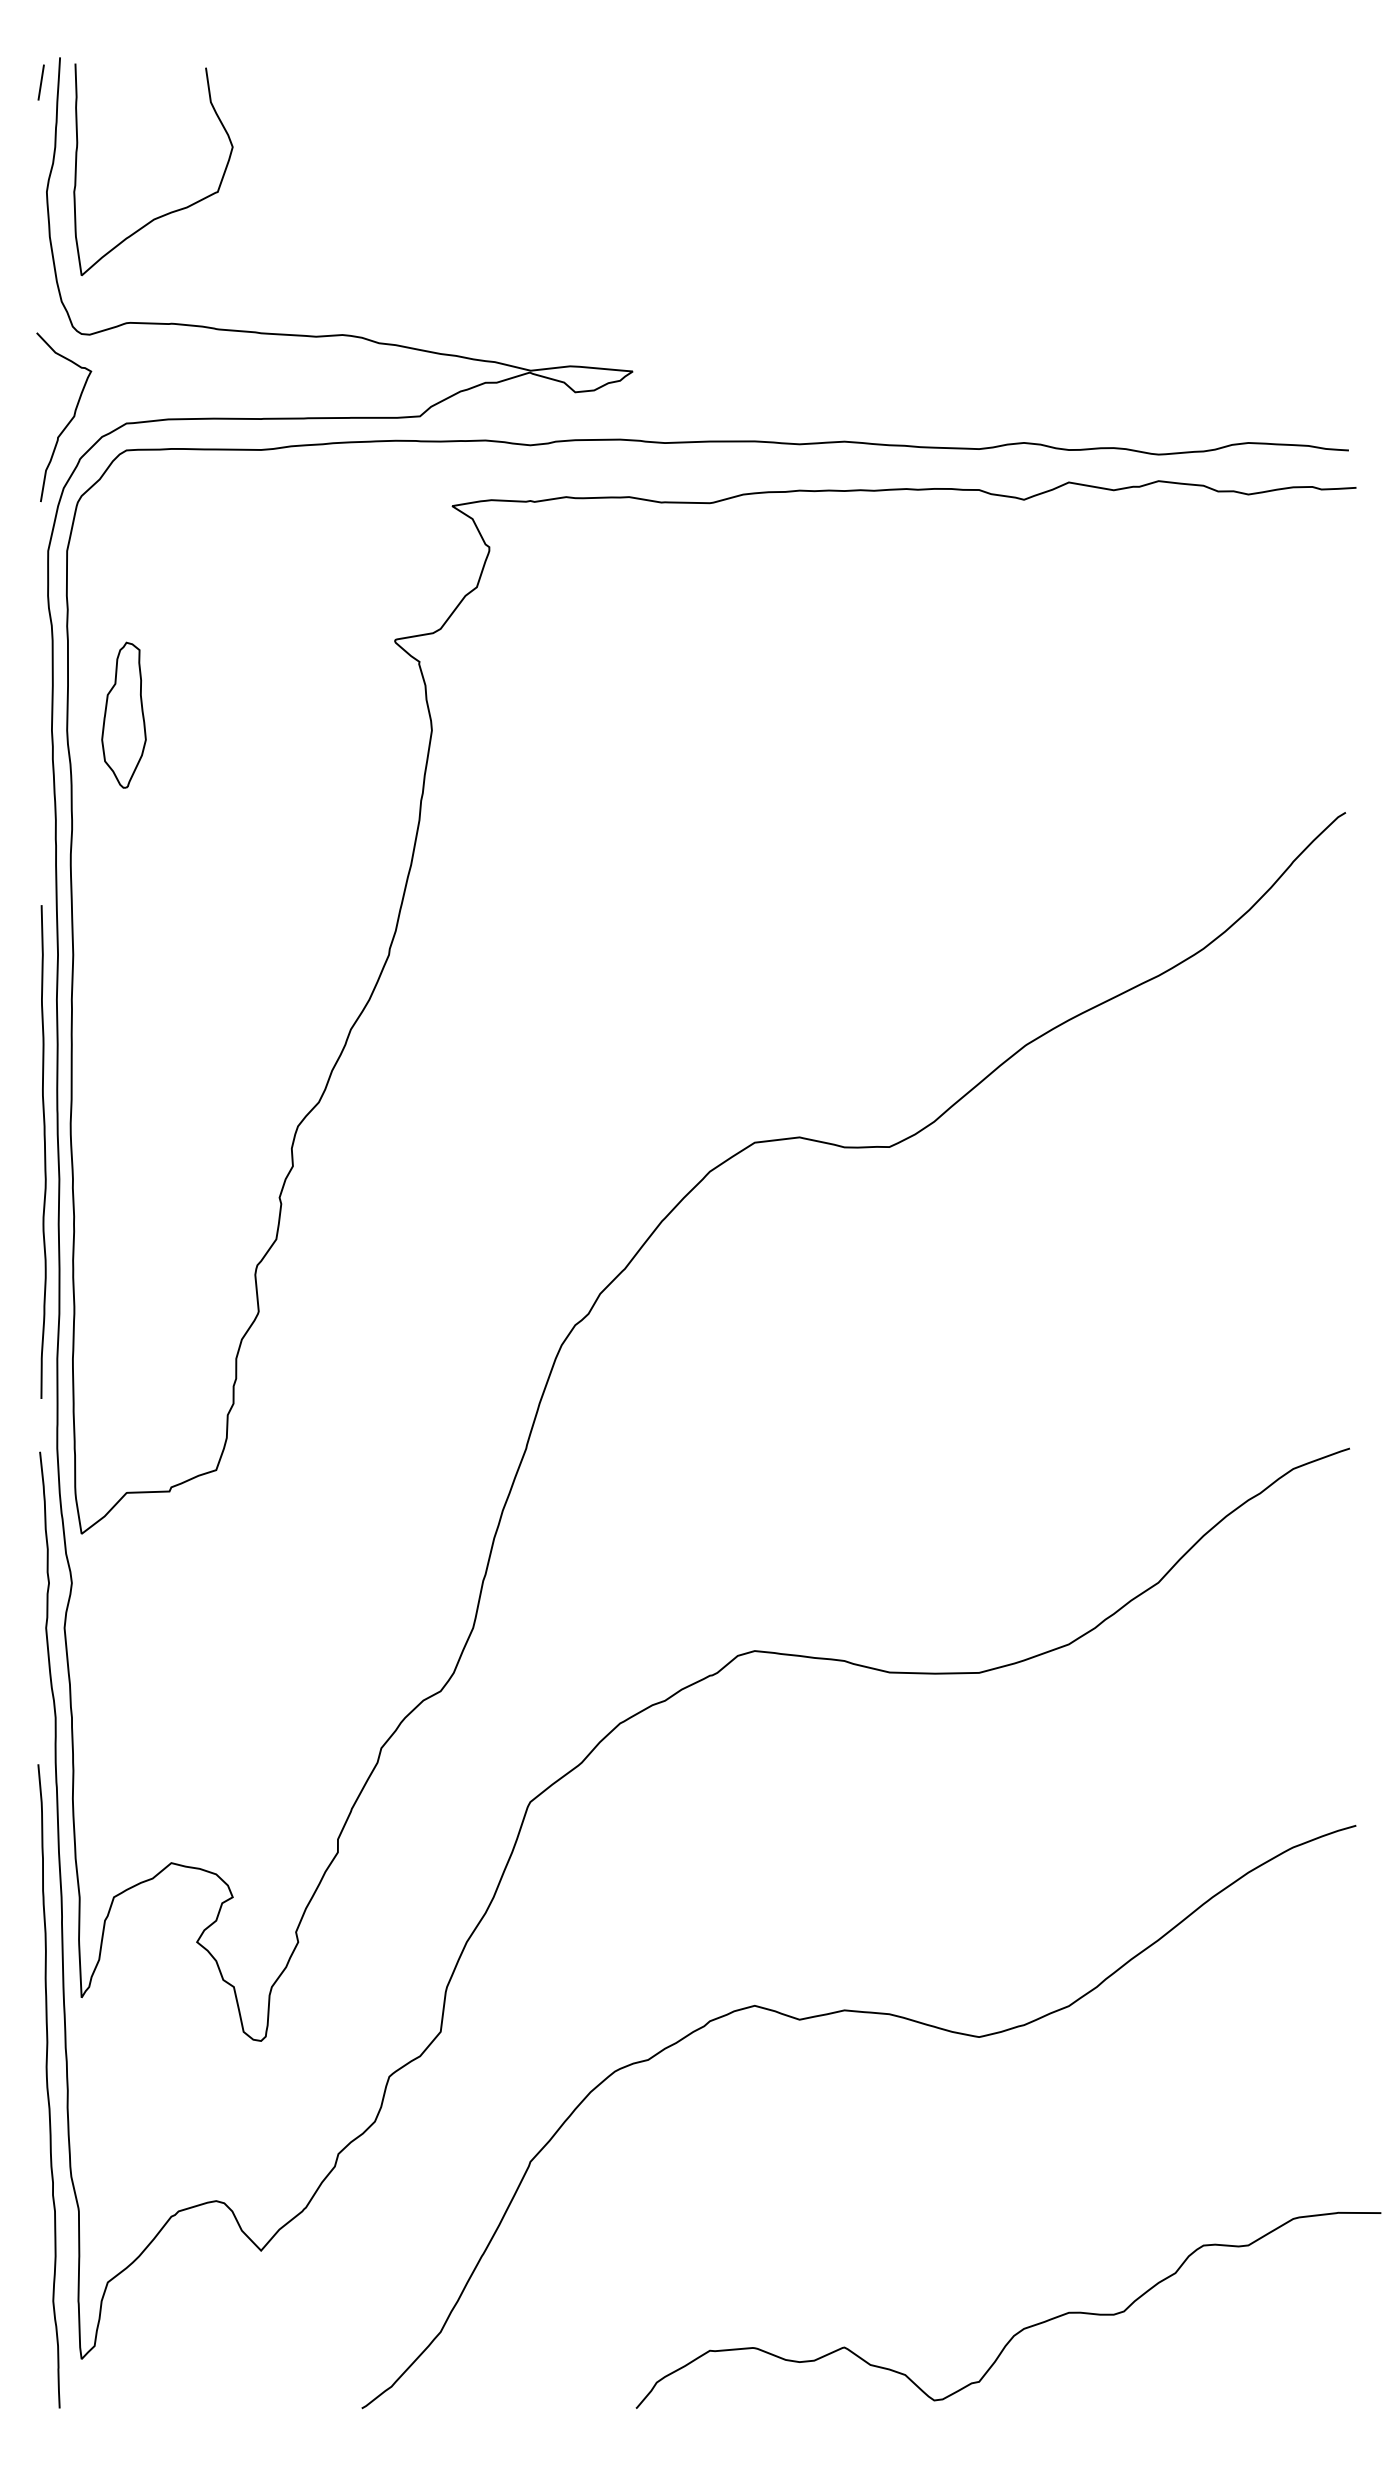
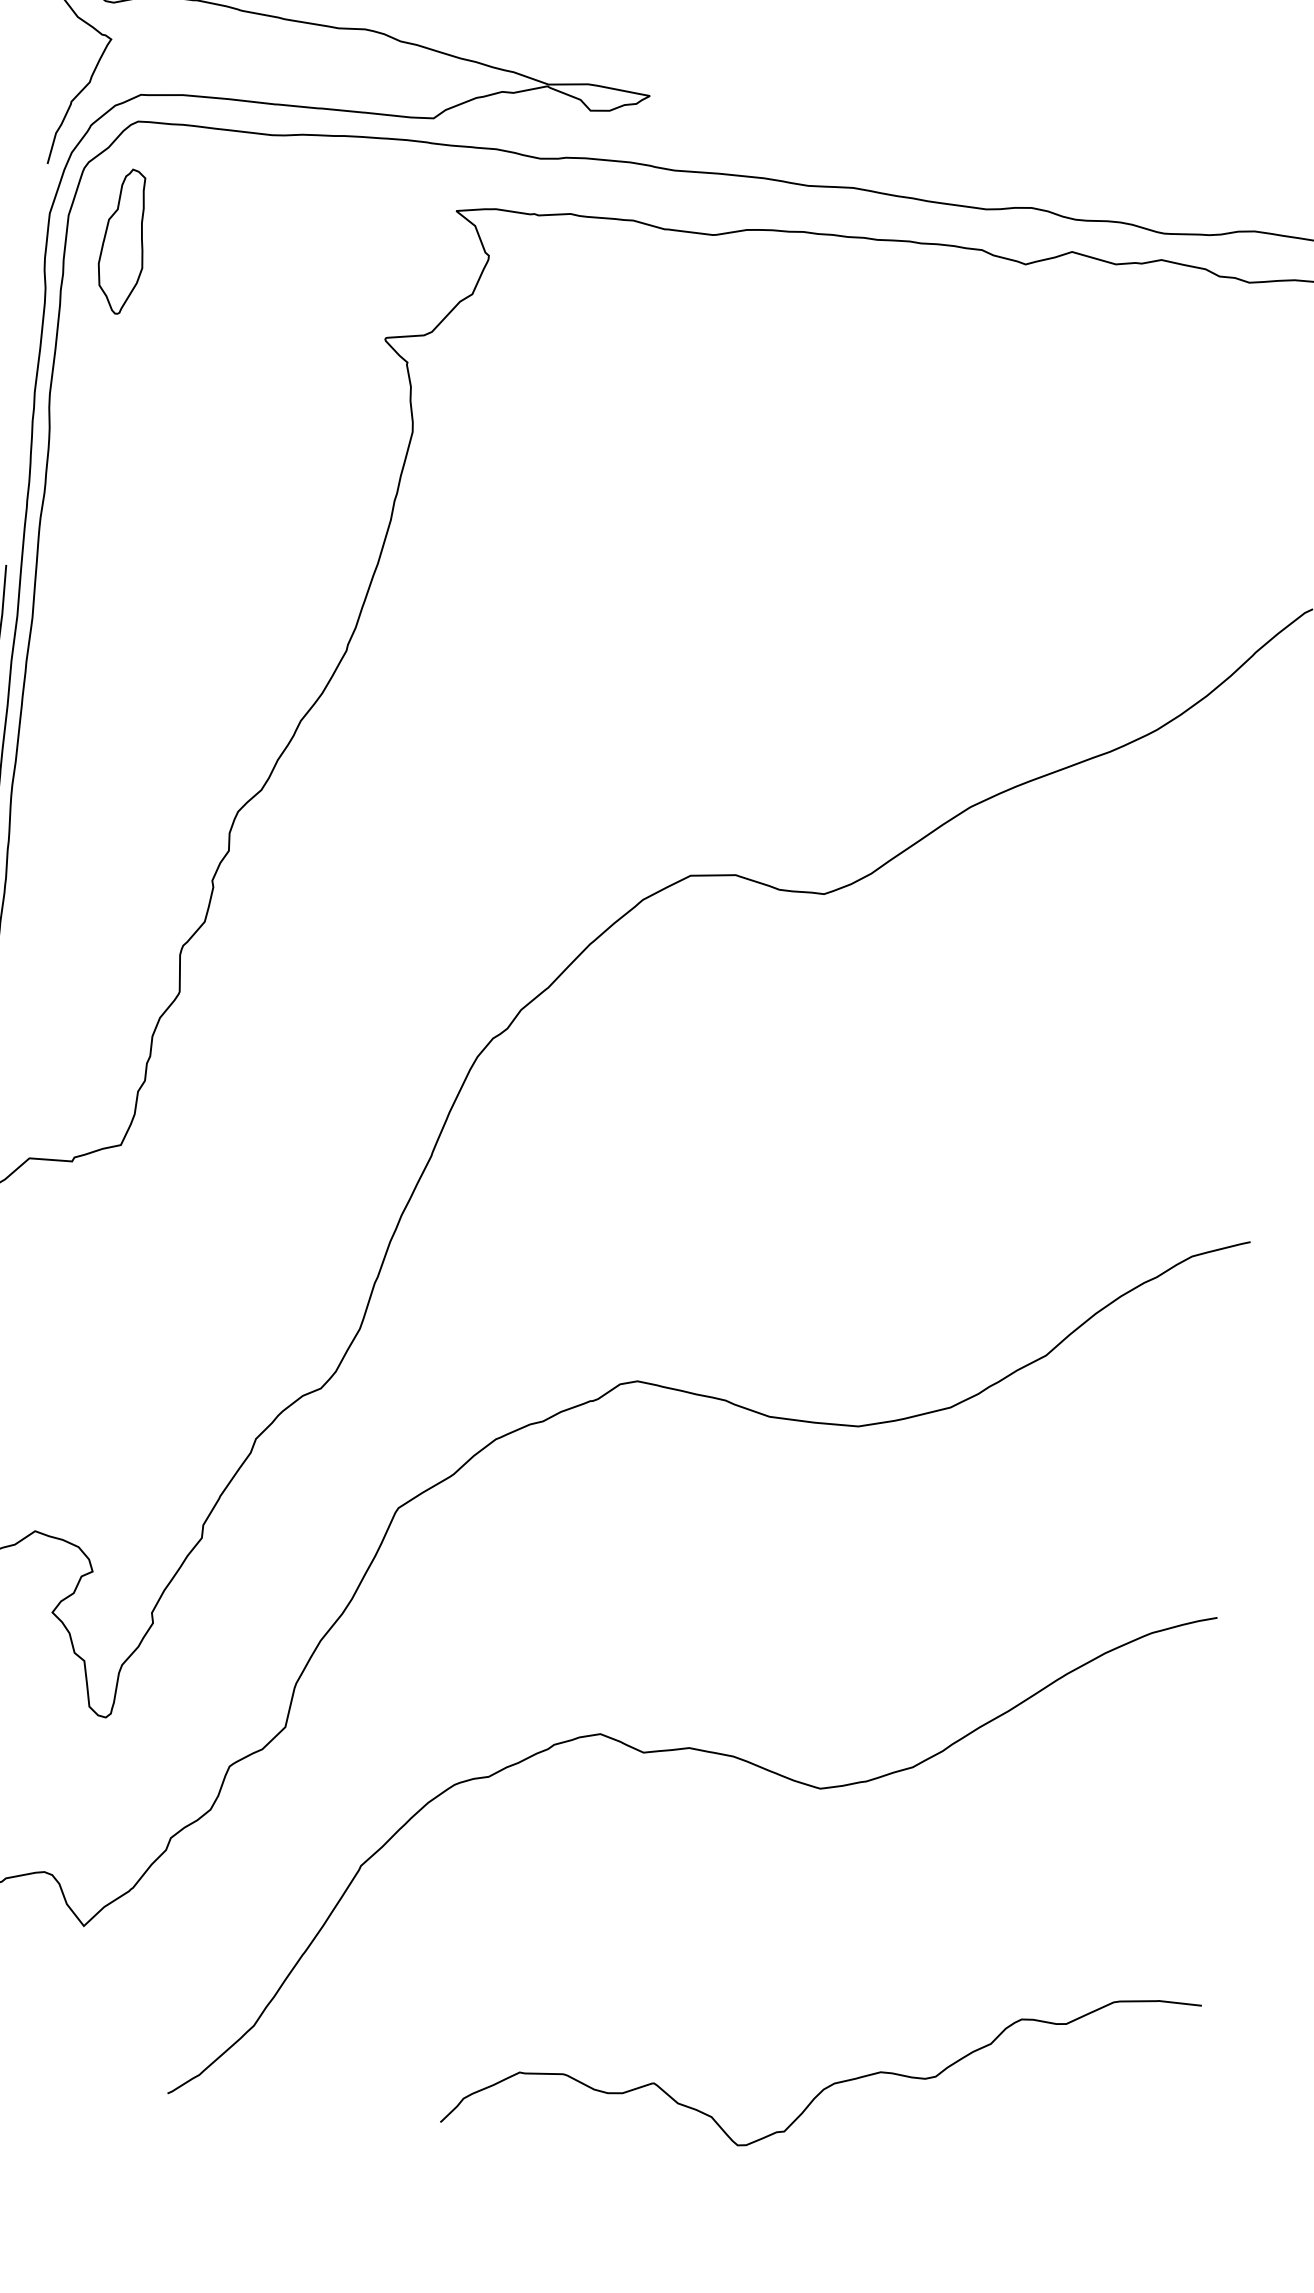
part: (123, 714) -> (122, 240), moved

